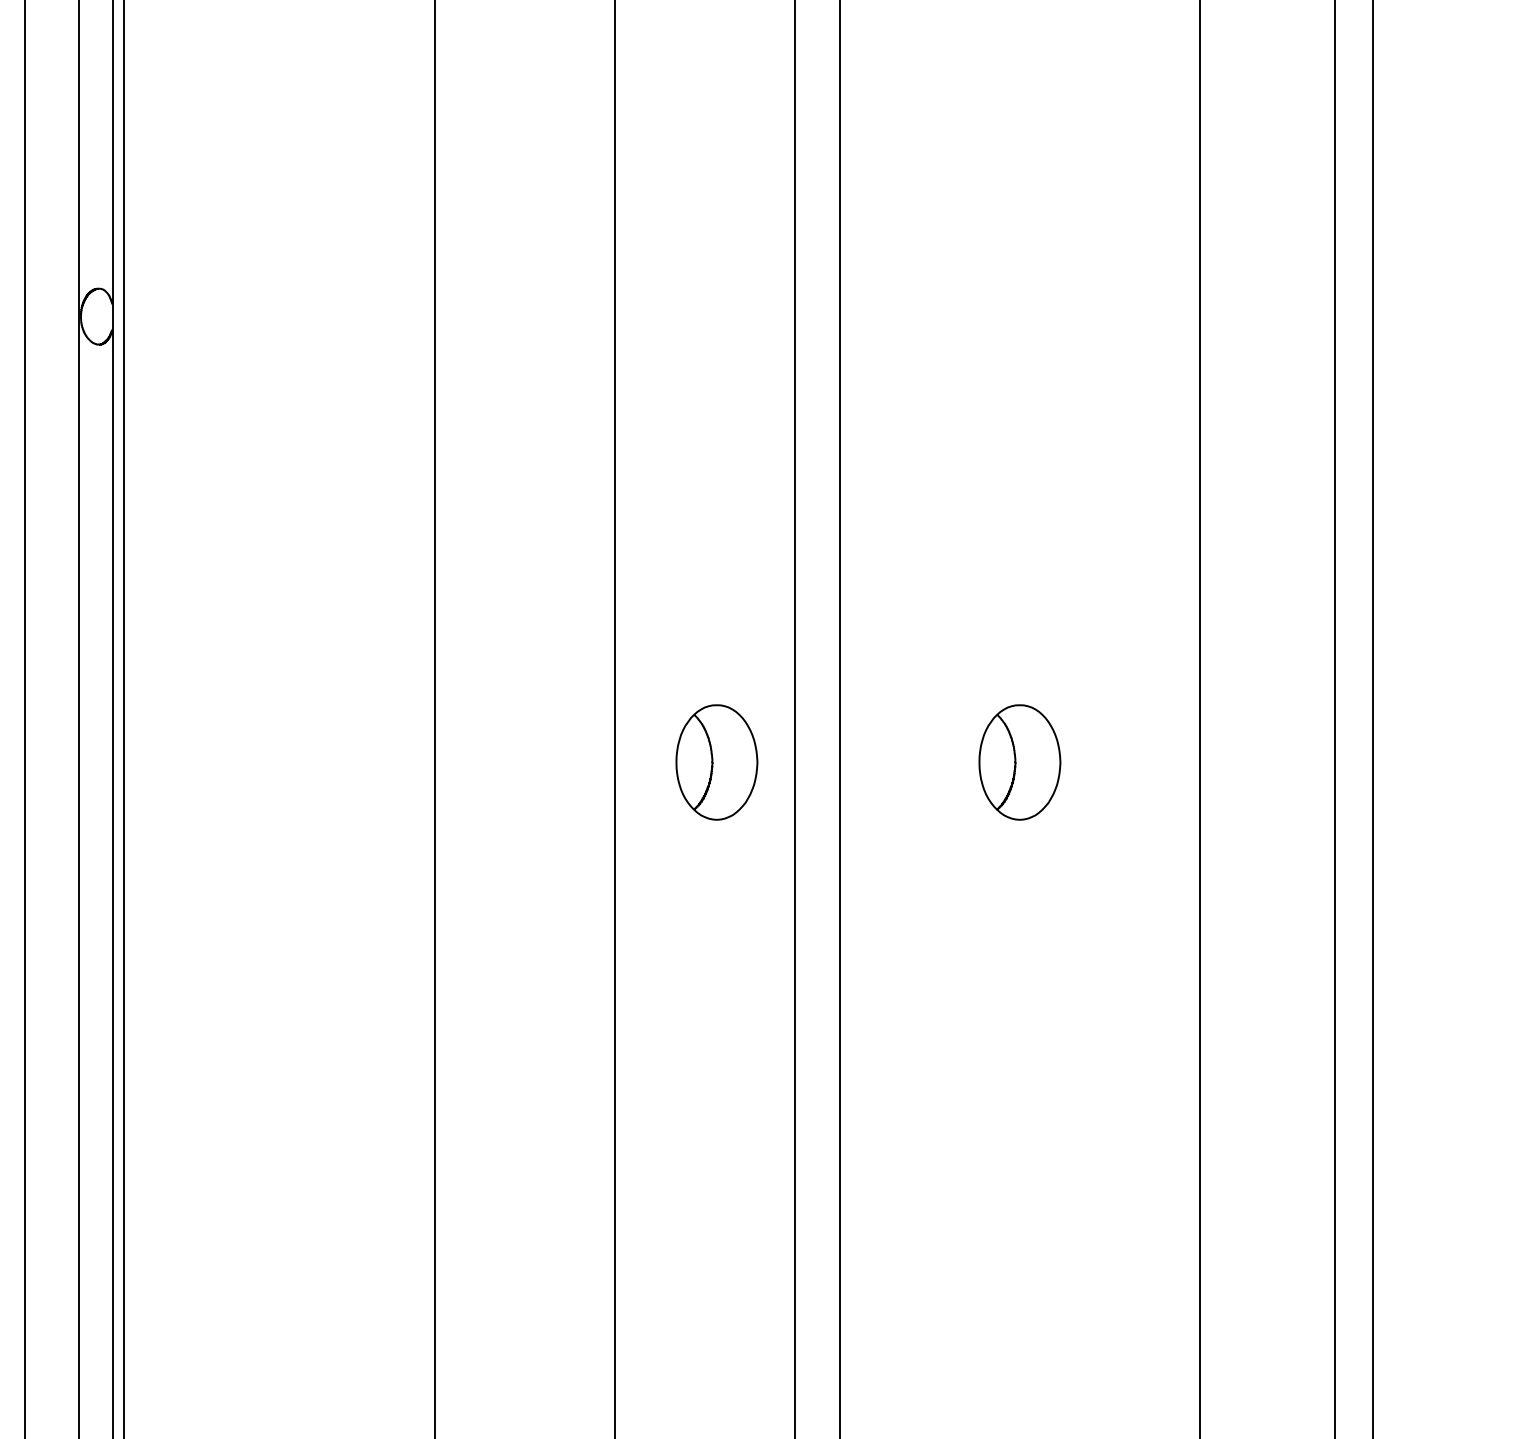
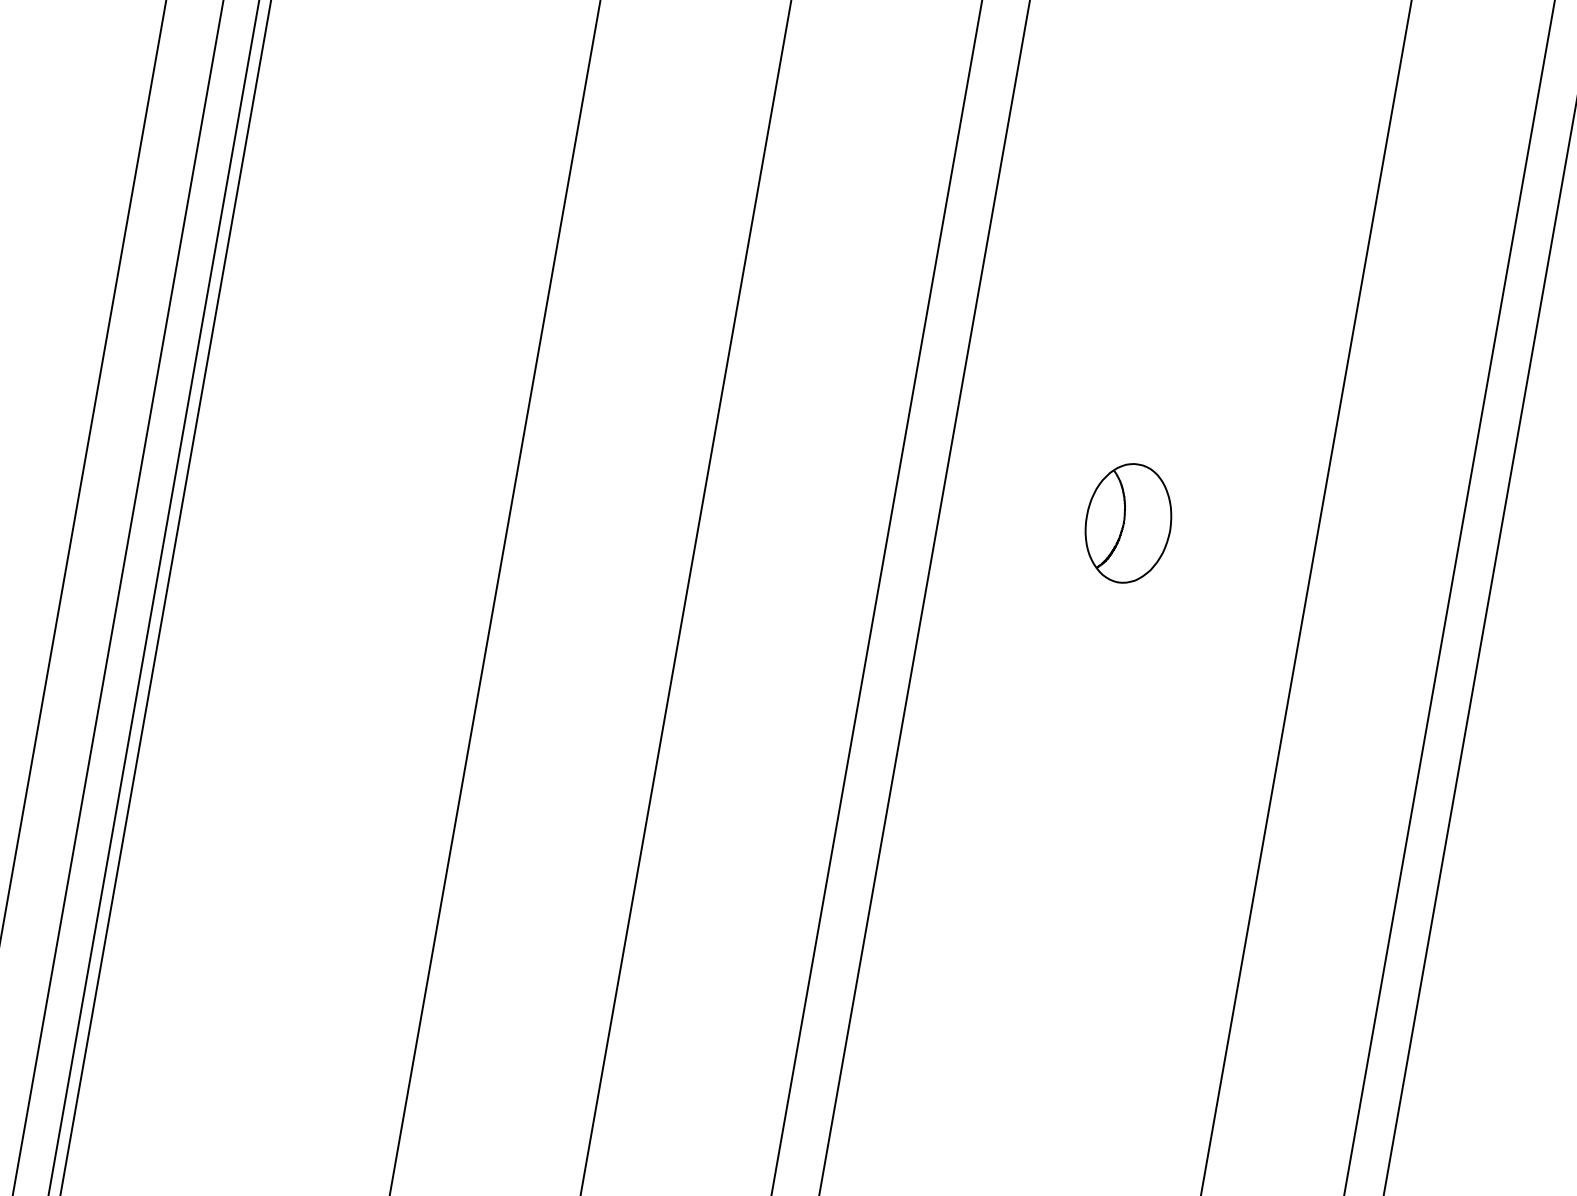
part: (716, 762) -> (816, 468), removed

